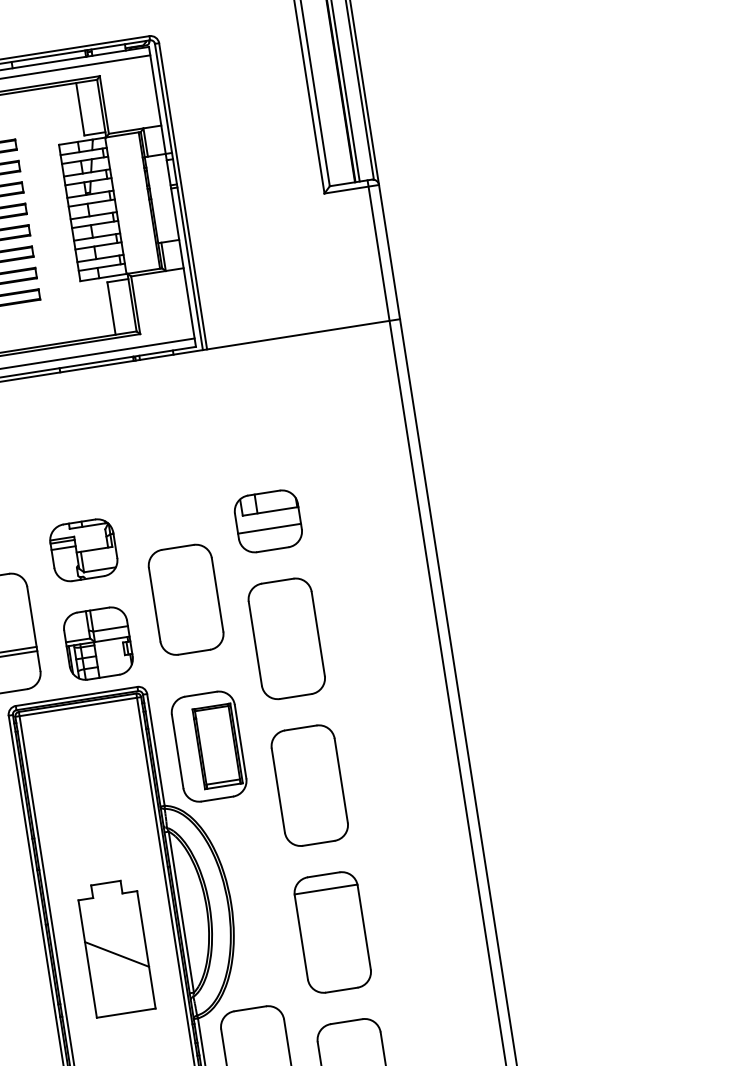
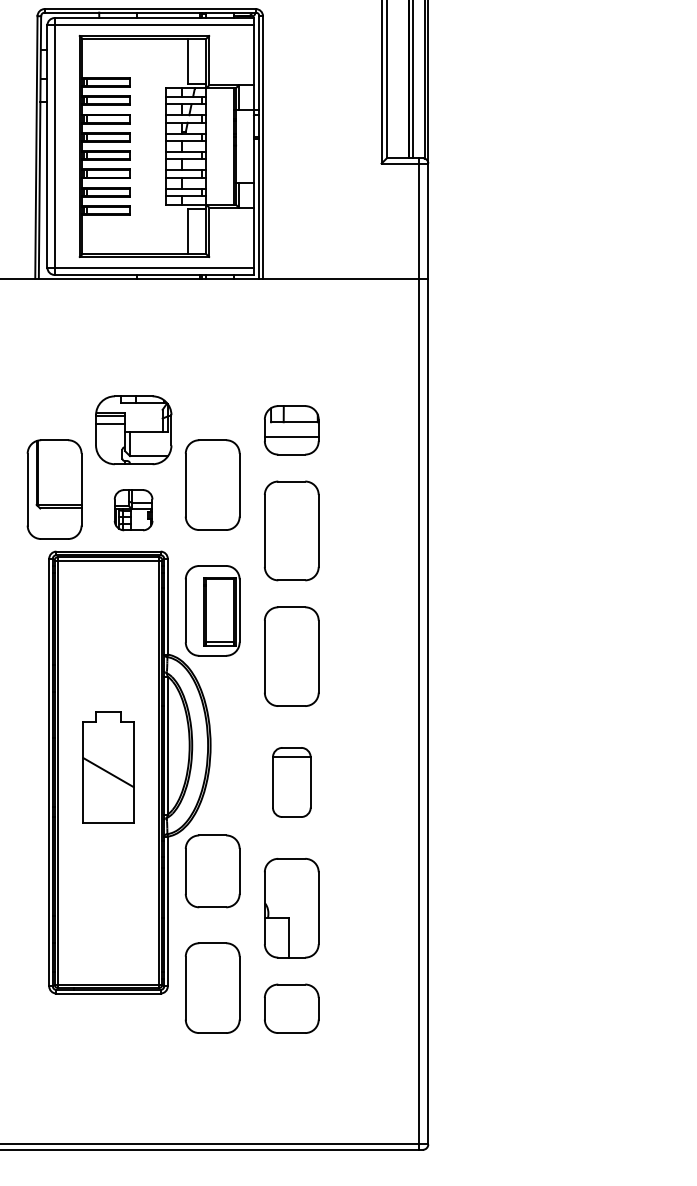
part: (83, 550) -> (133, 430), size x1.4
part: (98, 642) -> (133, 509), size x0.7
part: (332, 932) -> (291, 782), size x0.7

